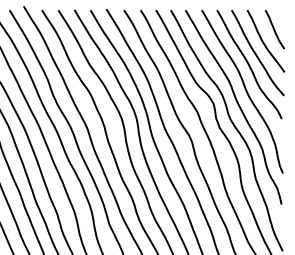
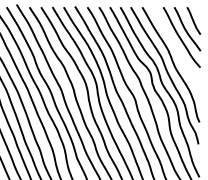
curve: (249, 64) -> (175, 45), removed

